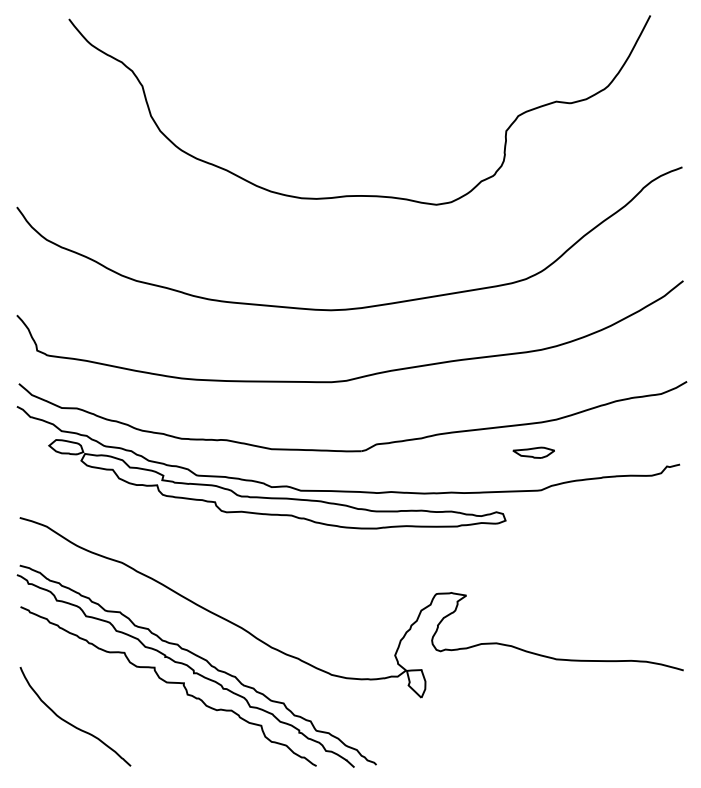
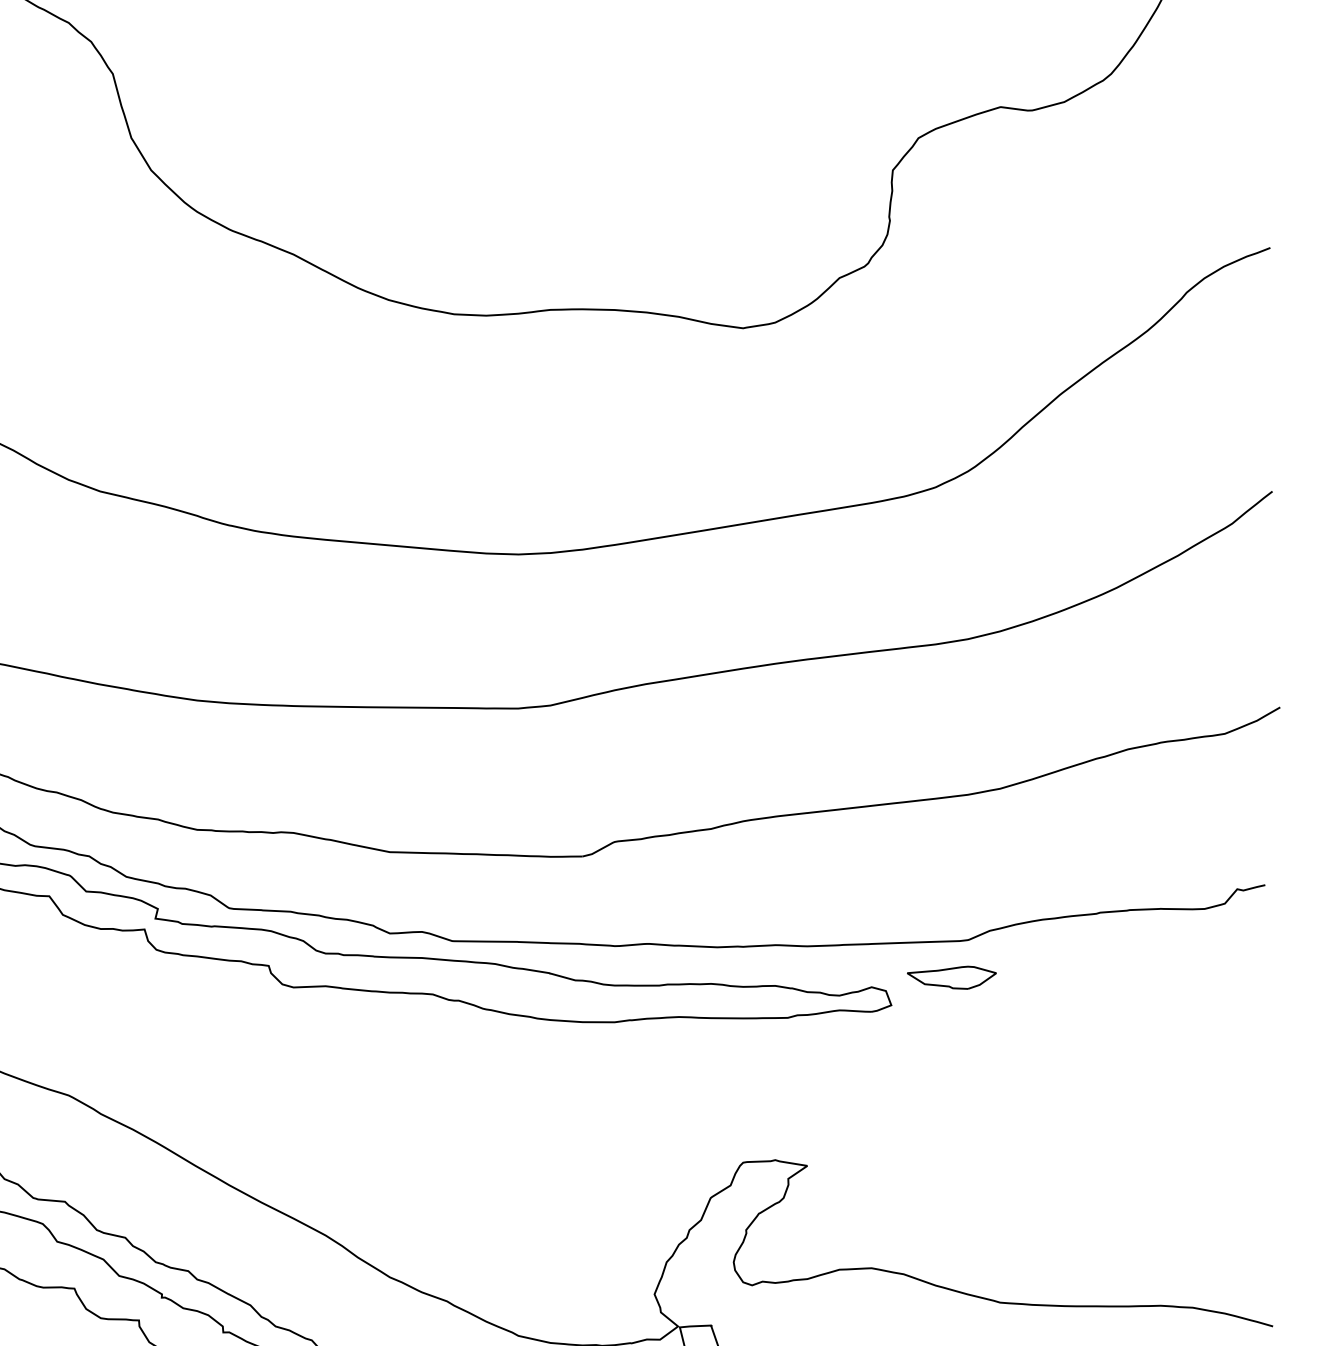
part: (533, 452) -> (951, 977), moved

